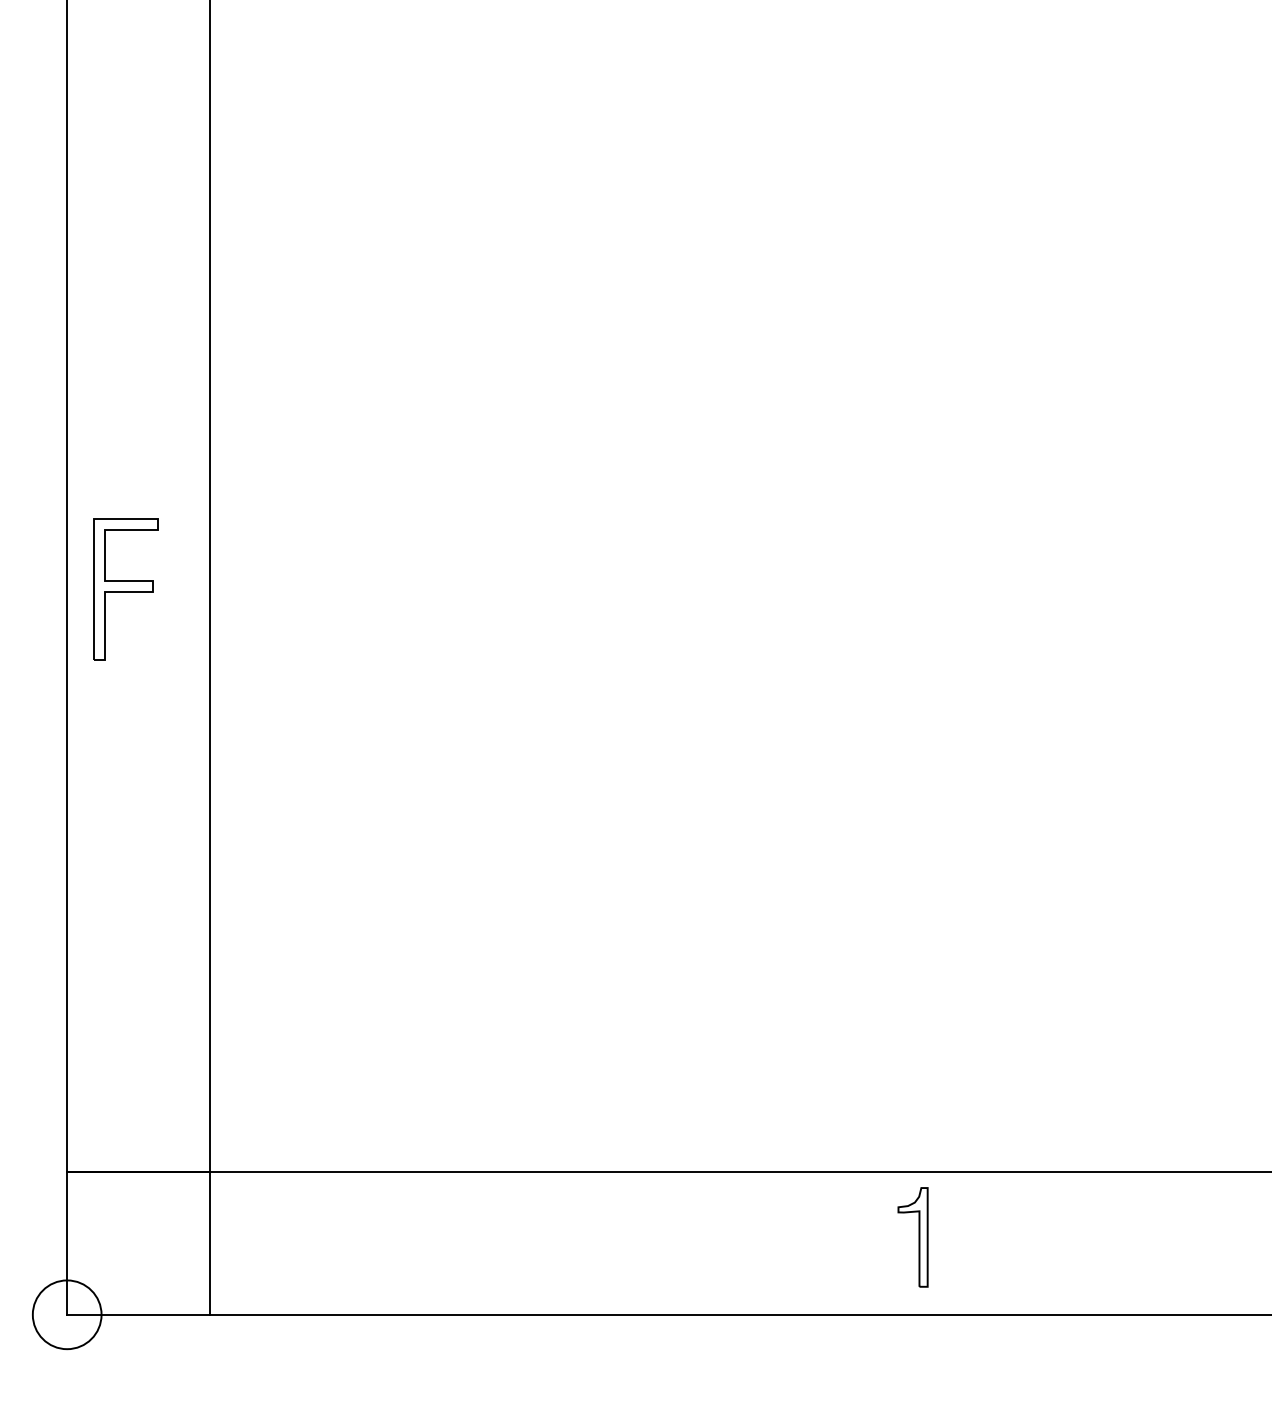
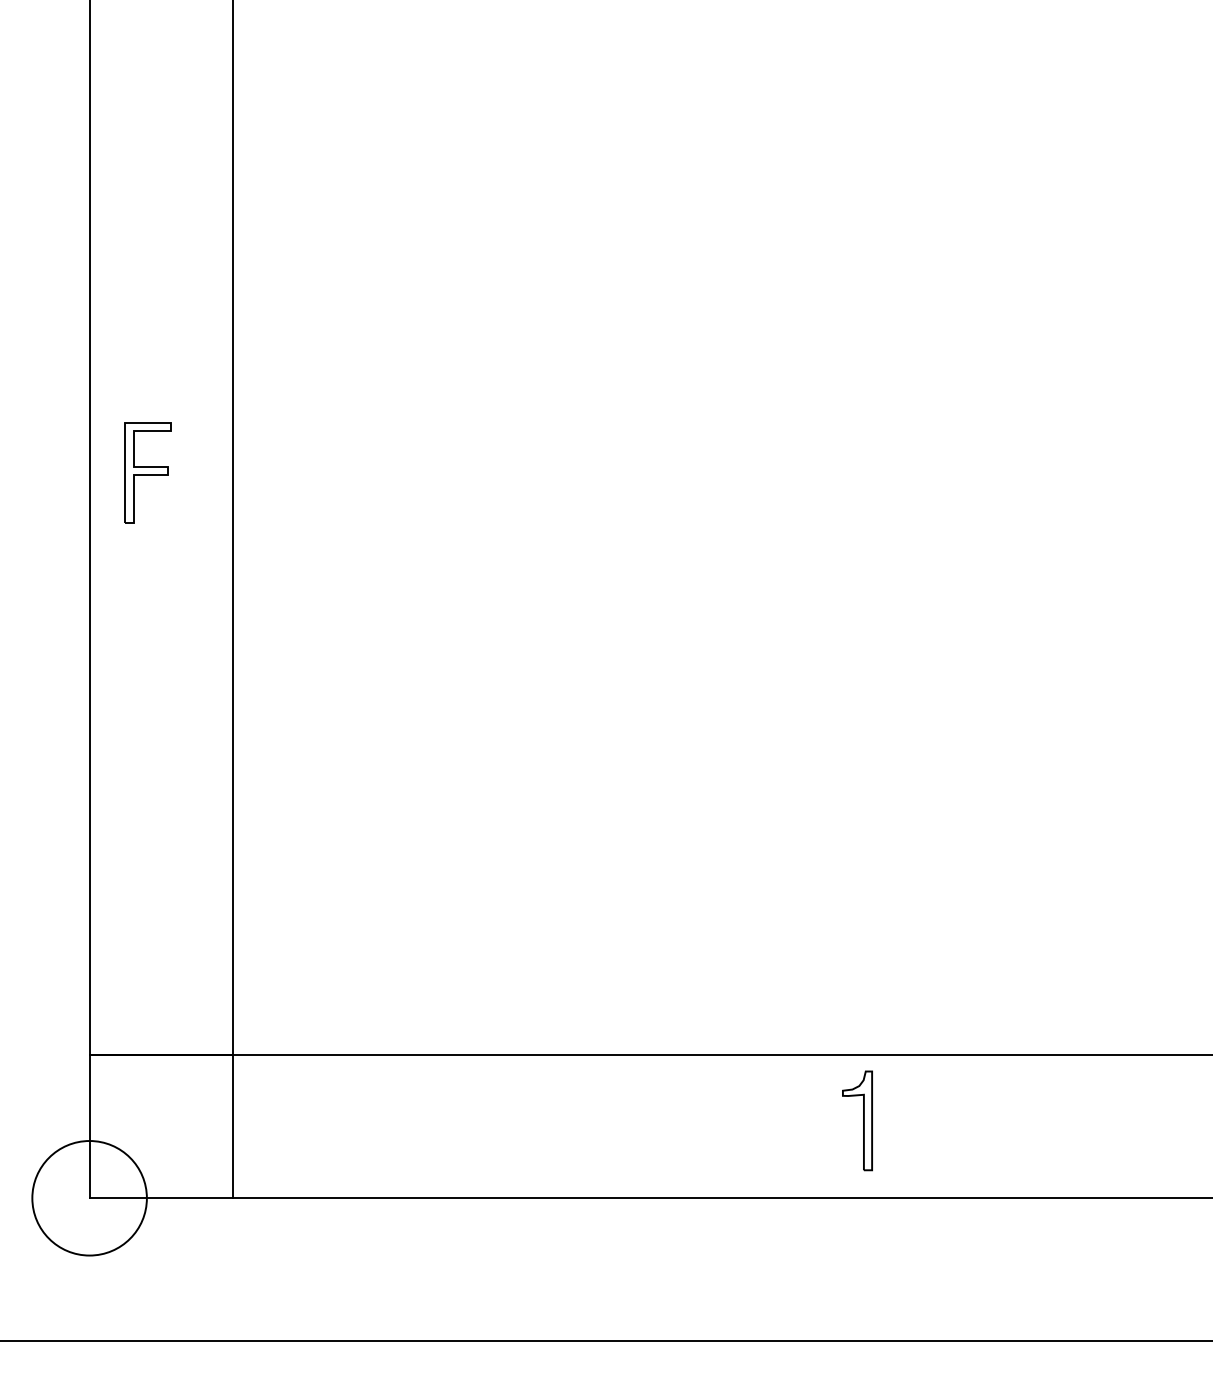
part: (125, 589) -> (147, 472), size x0.71
part: (912, 1237) -> (856, 1120), moved
circle: (66, 1314) -> (88, 1197), size x1.67

